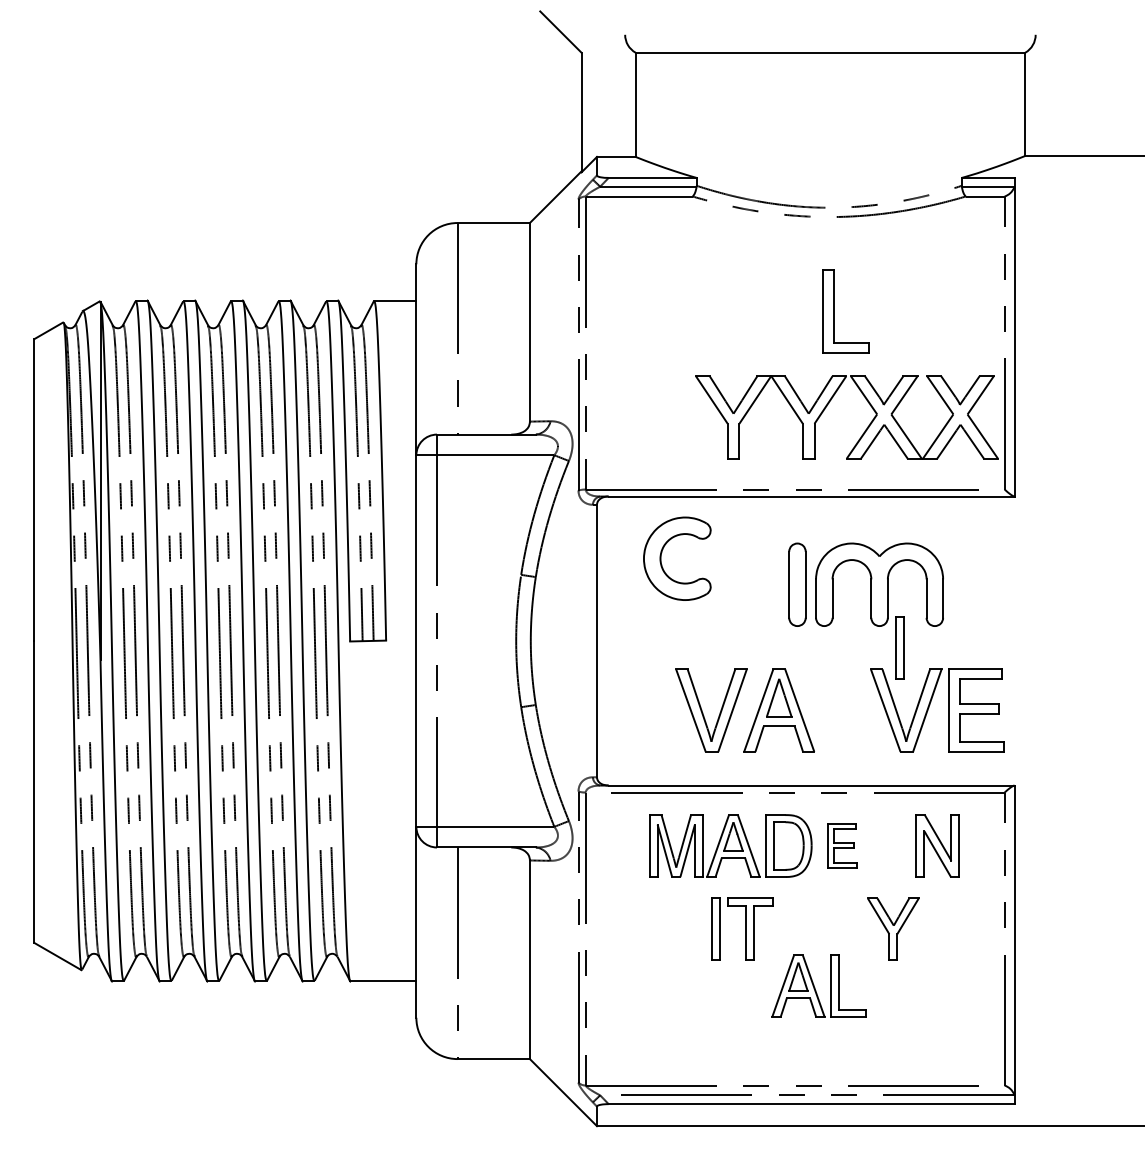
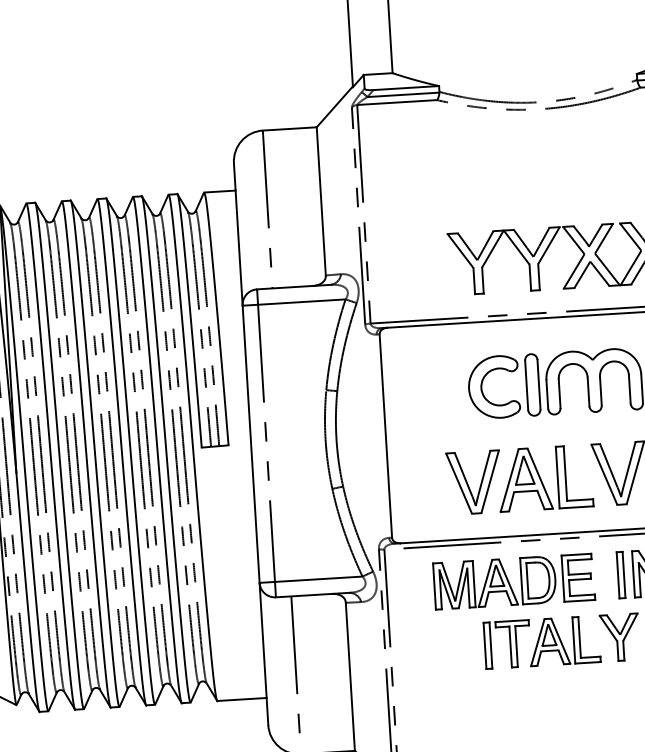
part: (834, 311) -> (566, 477), moved
part: (661, 558) -> (482, 387), moved
part: (899, 647) -> (620, 574), moved
part: (842, 845) -> (578, 577), size x1.43
part: (818, 985) -> (564, 640), moved

